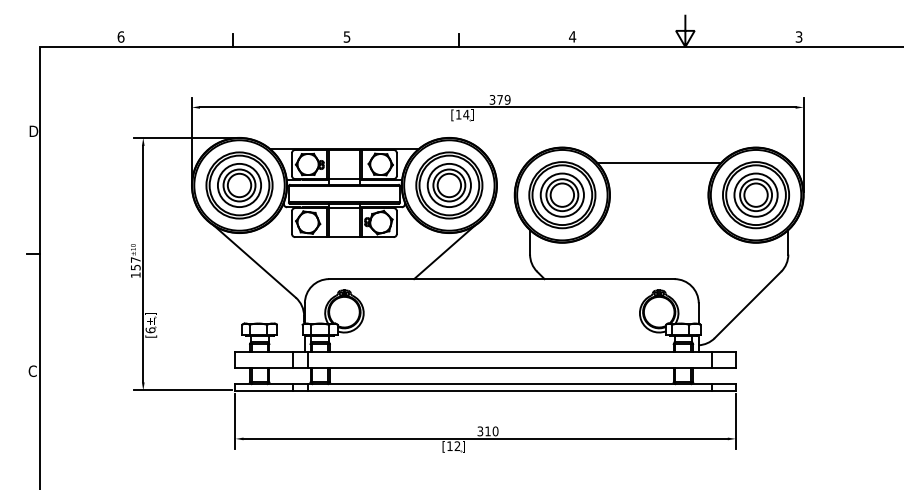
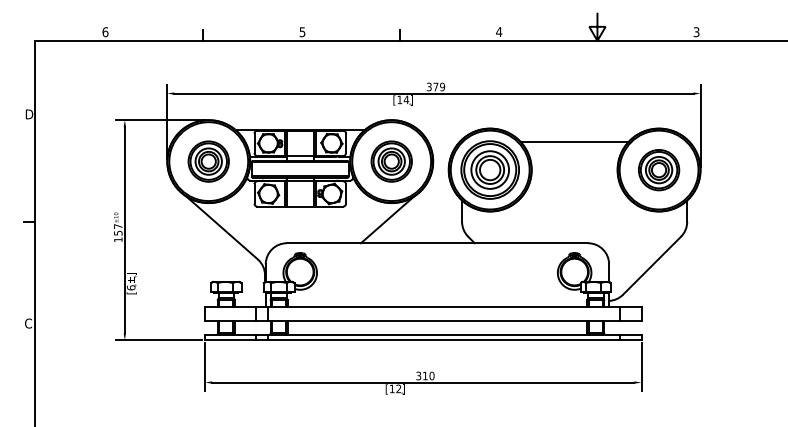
part: (239, 185) -> (208, 161), size x0.7
part: (449, 185) -> (391, 161), size x0.7
part: (755, 195) -> (658, 170), size x0.7

